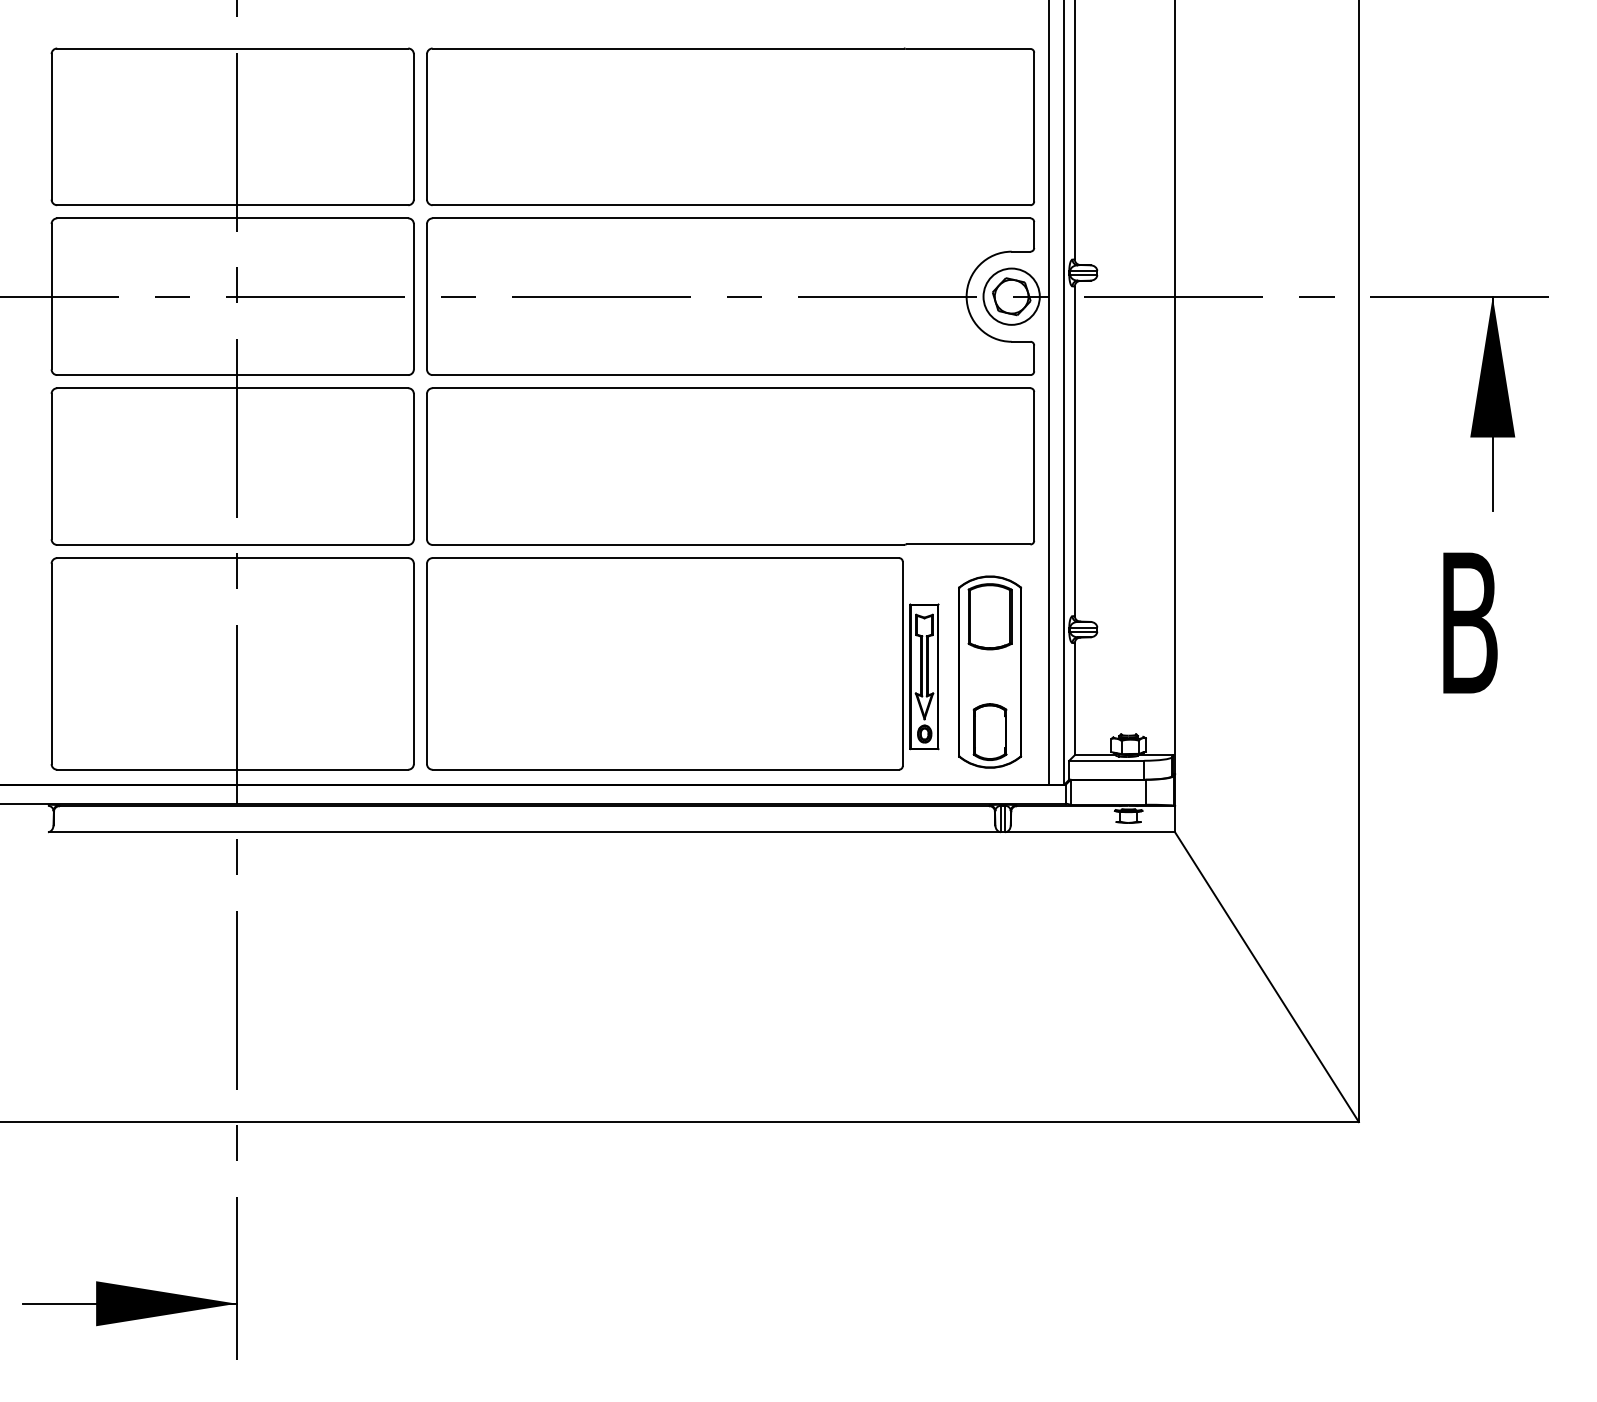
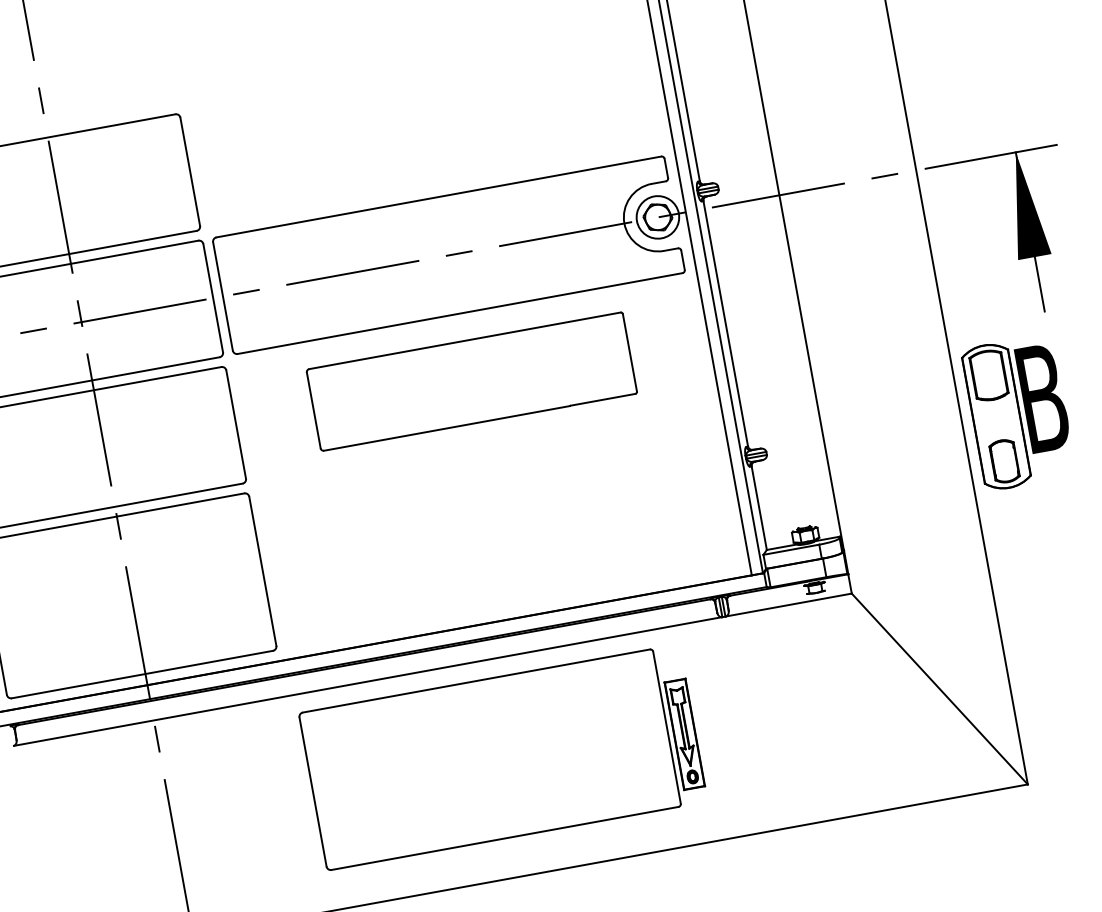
part: (730, 126) -> (425, 128), removed
part: (730, 466) -> (471, 381), size x0.7
part: (682, 663) -> (503, 757), moved
part: (990, 671) -> (996, 416), moved

